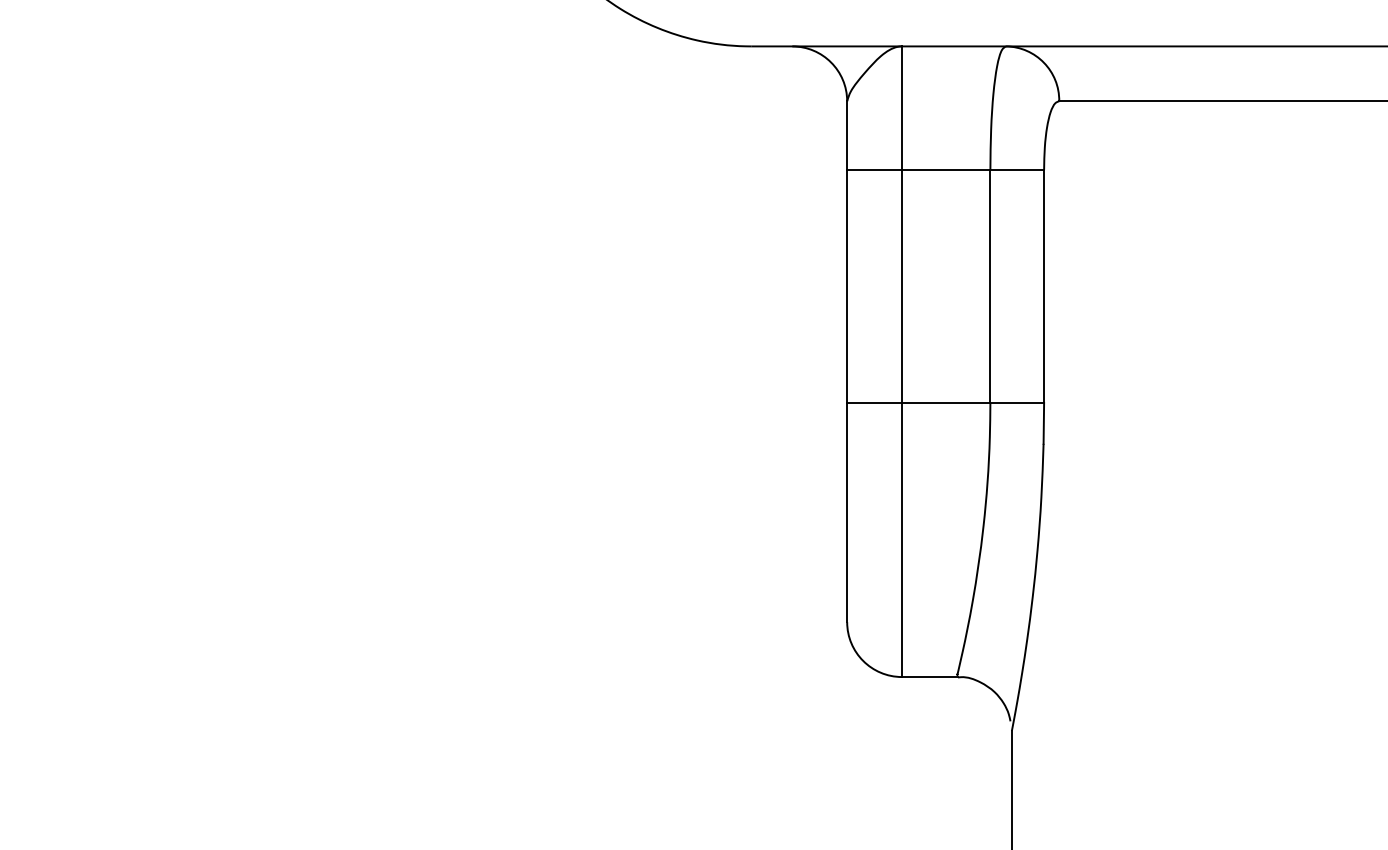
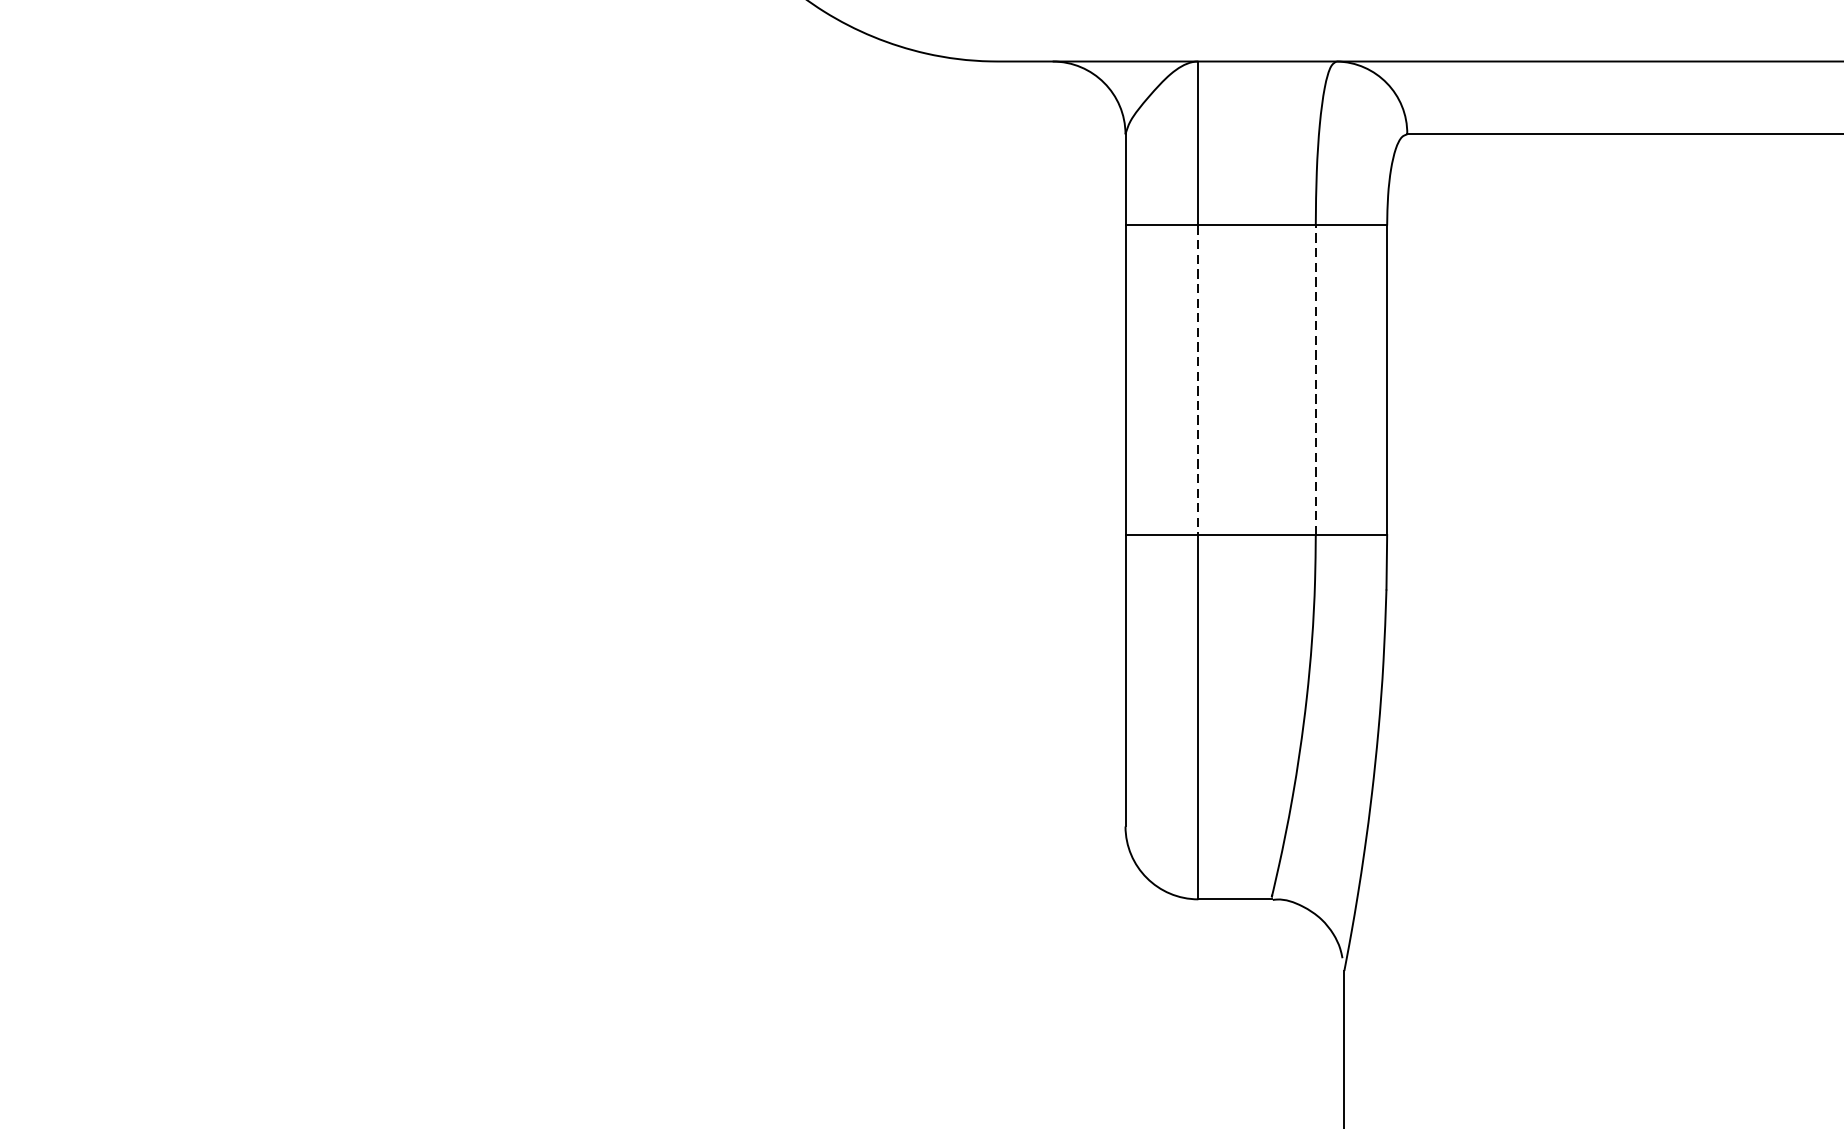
line: (902, 286) -> (1199, 380), solid -> dashed
line: (990, 286) -> (1315, 380), solid -> dashed

